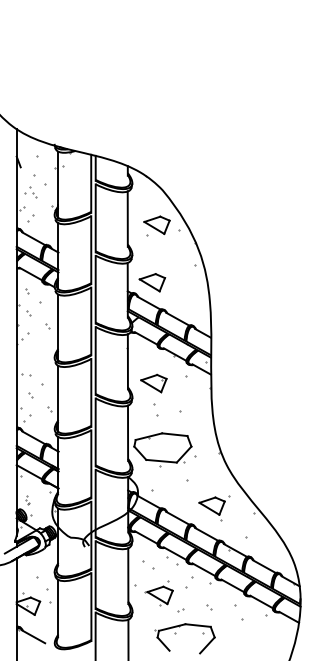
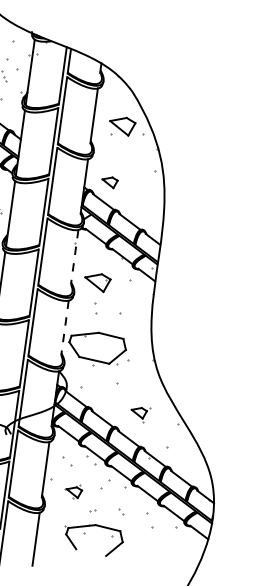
part: (152, 282) -> (109, 182), size x0.6
line: (127, 362) -> (74, 257), solid -> dashed
line: (128, 433) -> (65, 328), solid -> dashed
part: (214, 508) -> (140, 414), size x0.6
part: (158, 593) -> (73, 490), size x0.6

